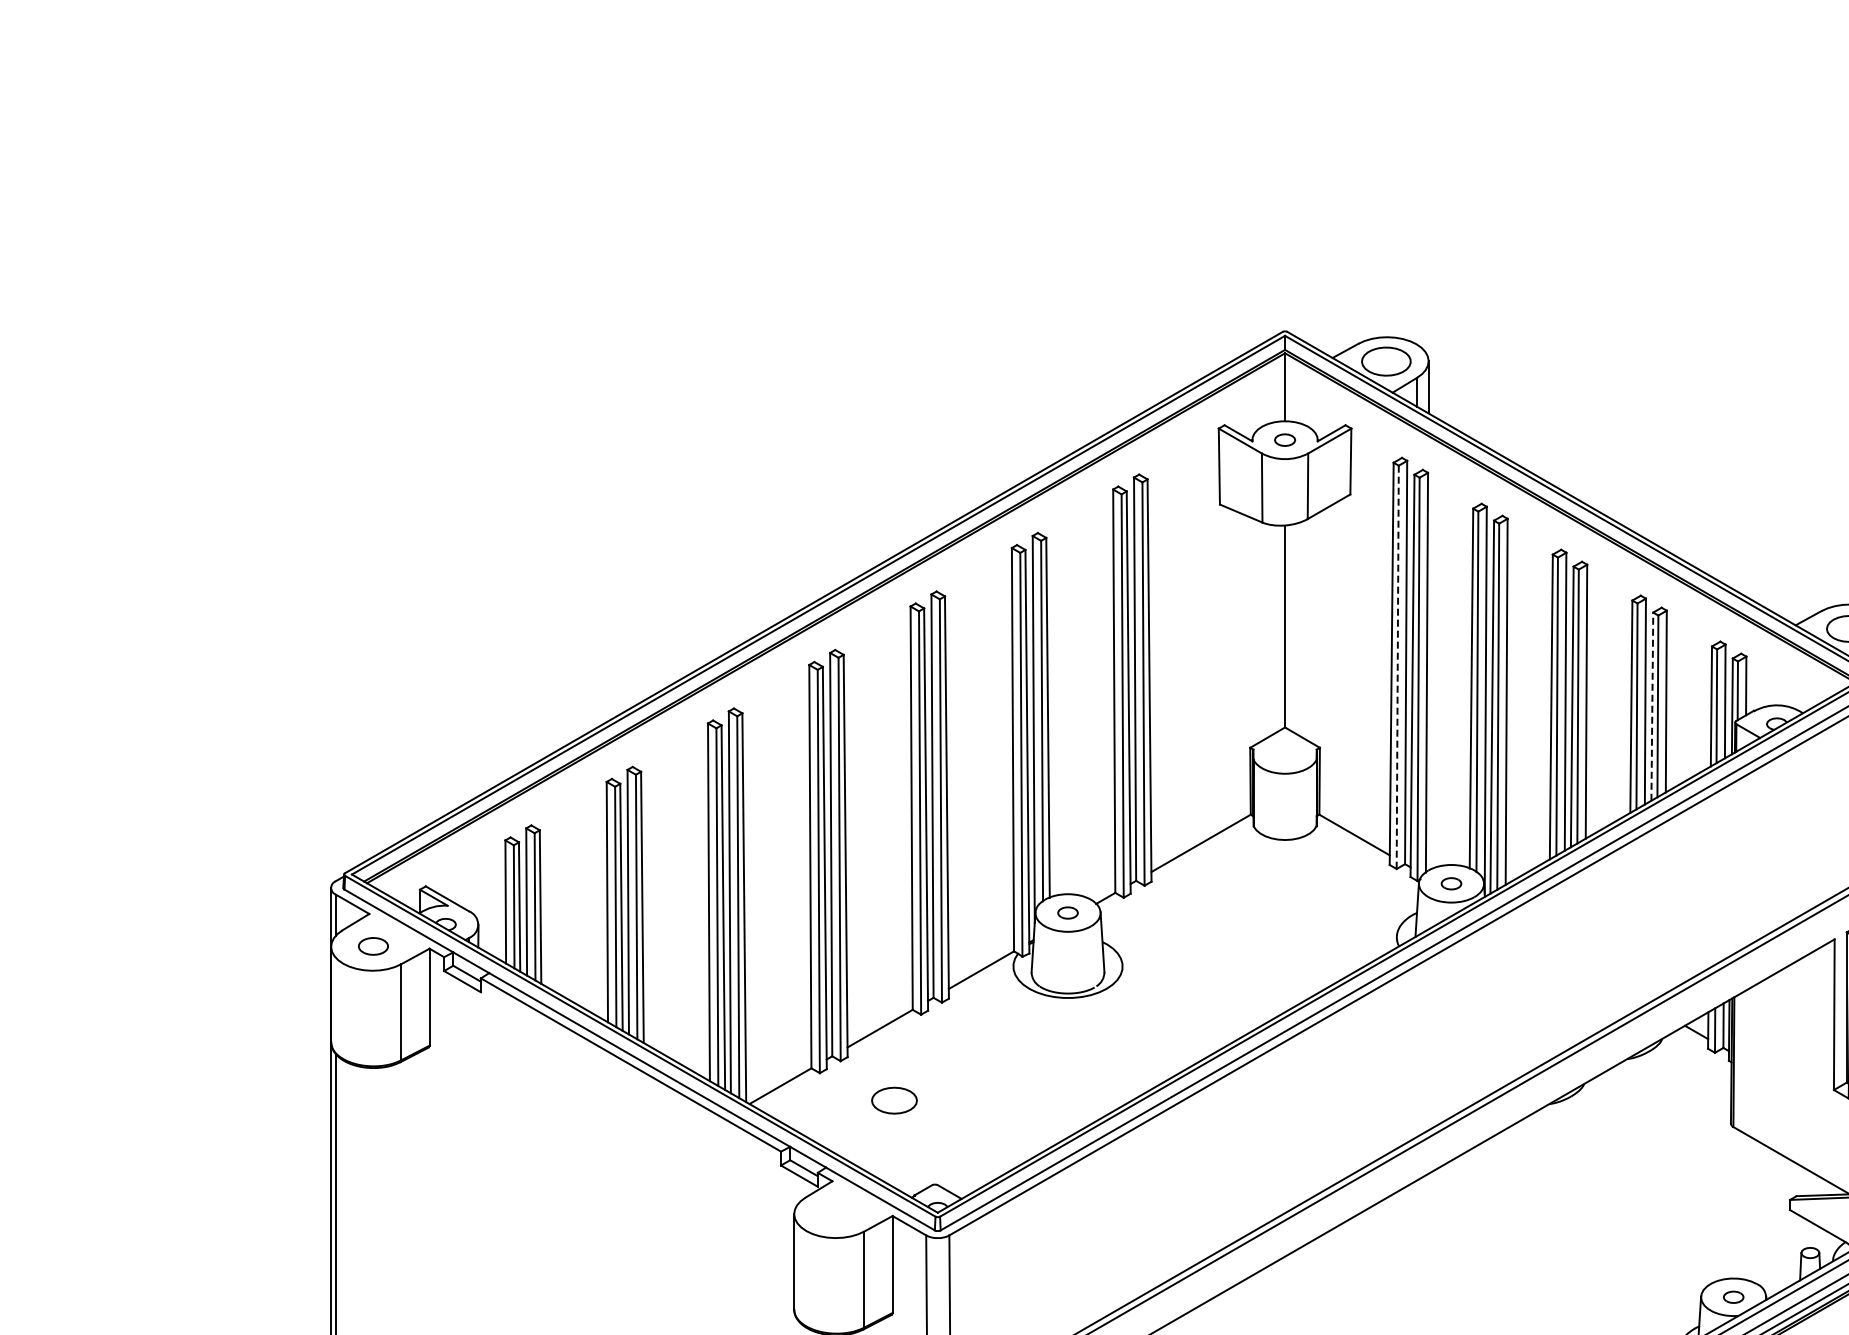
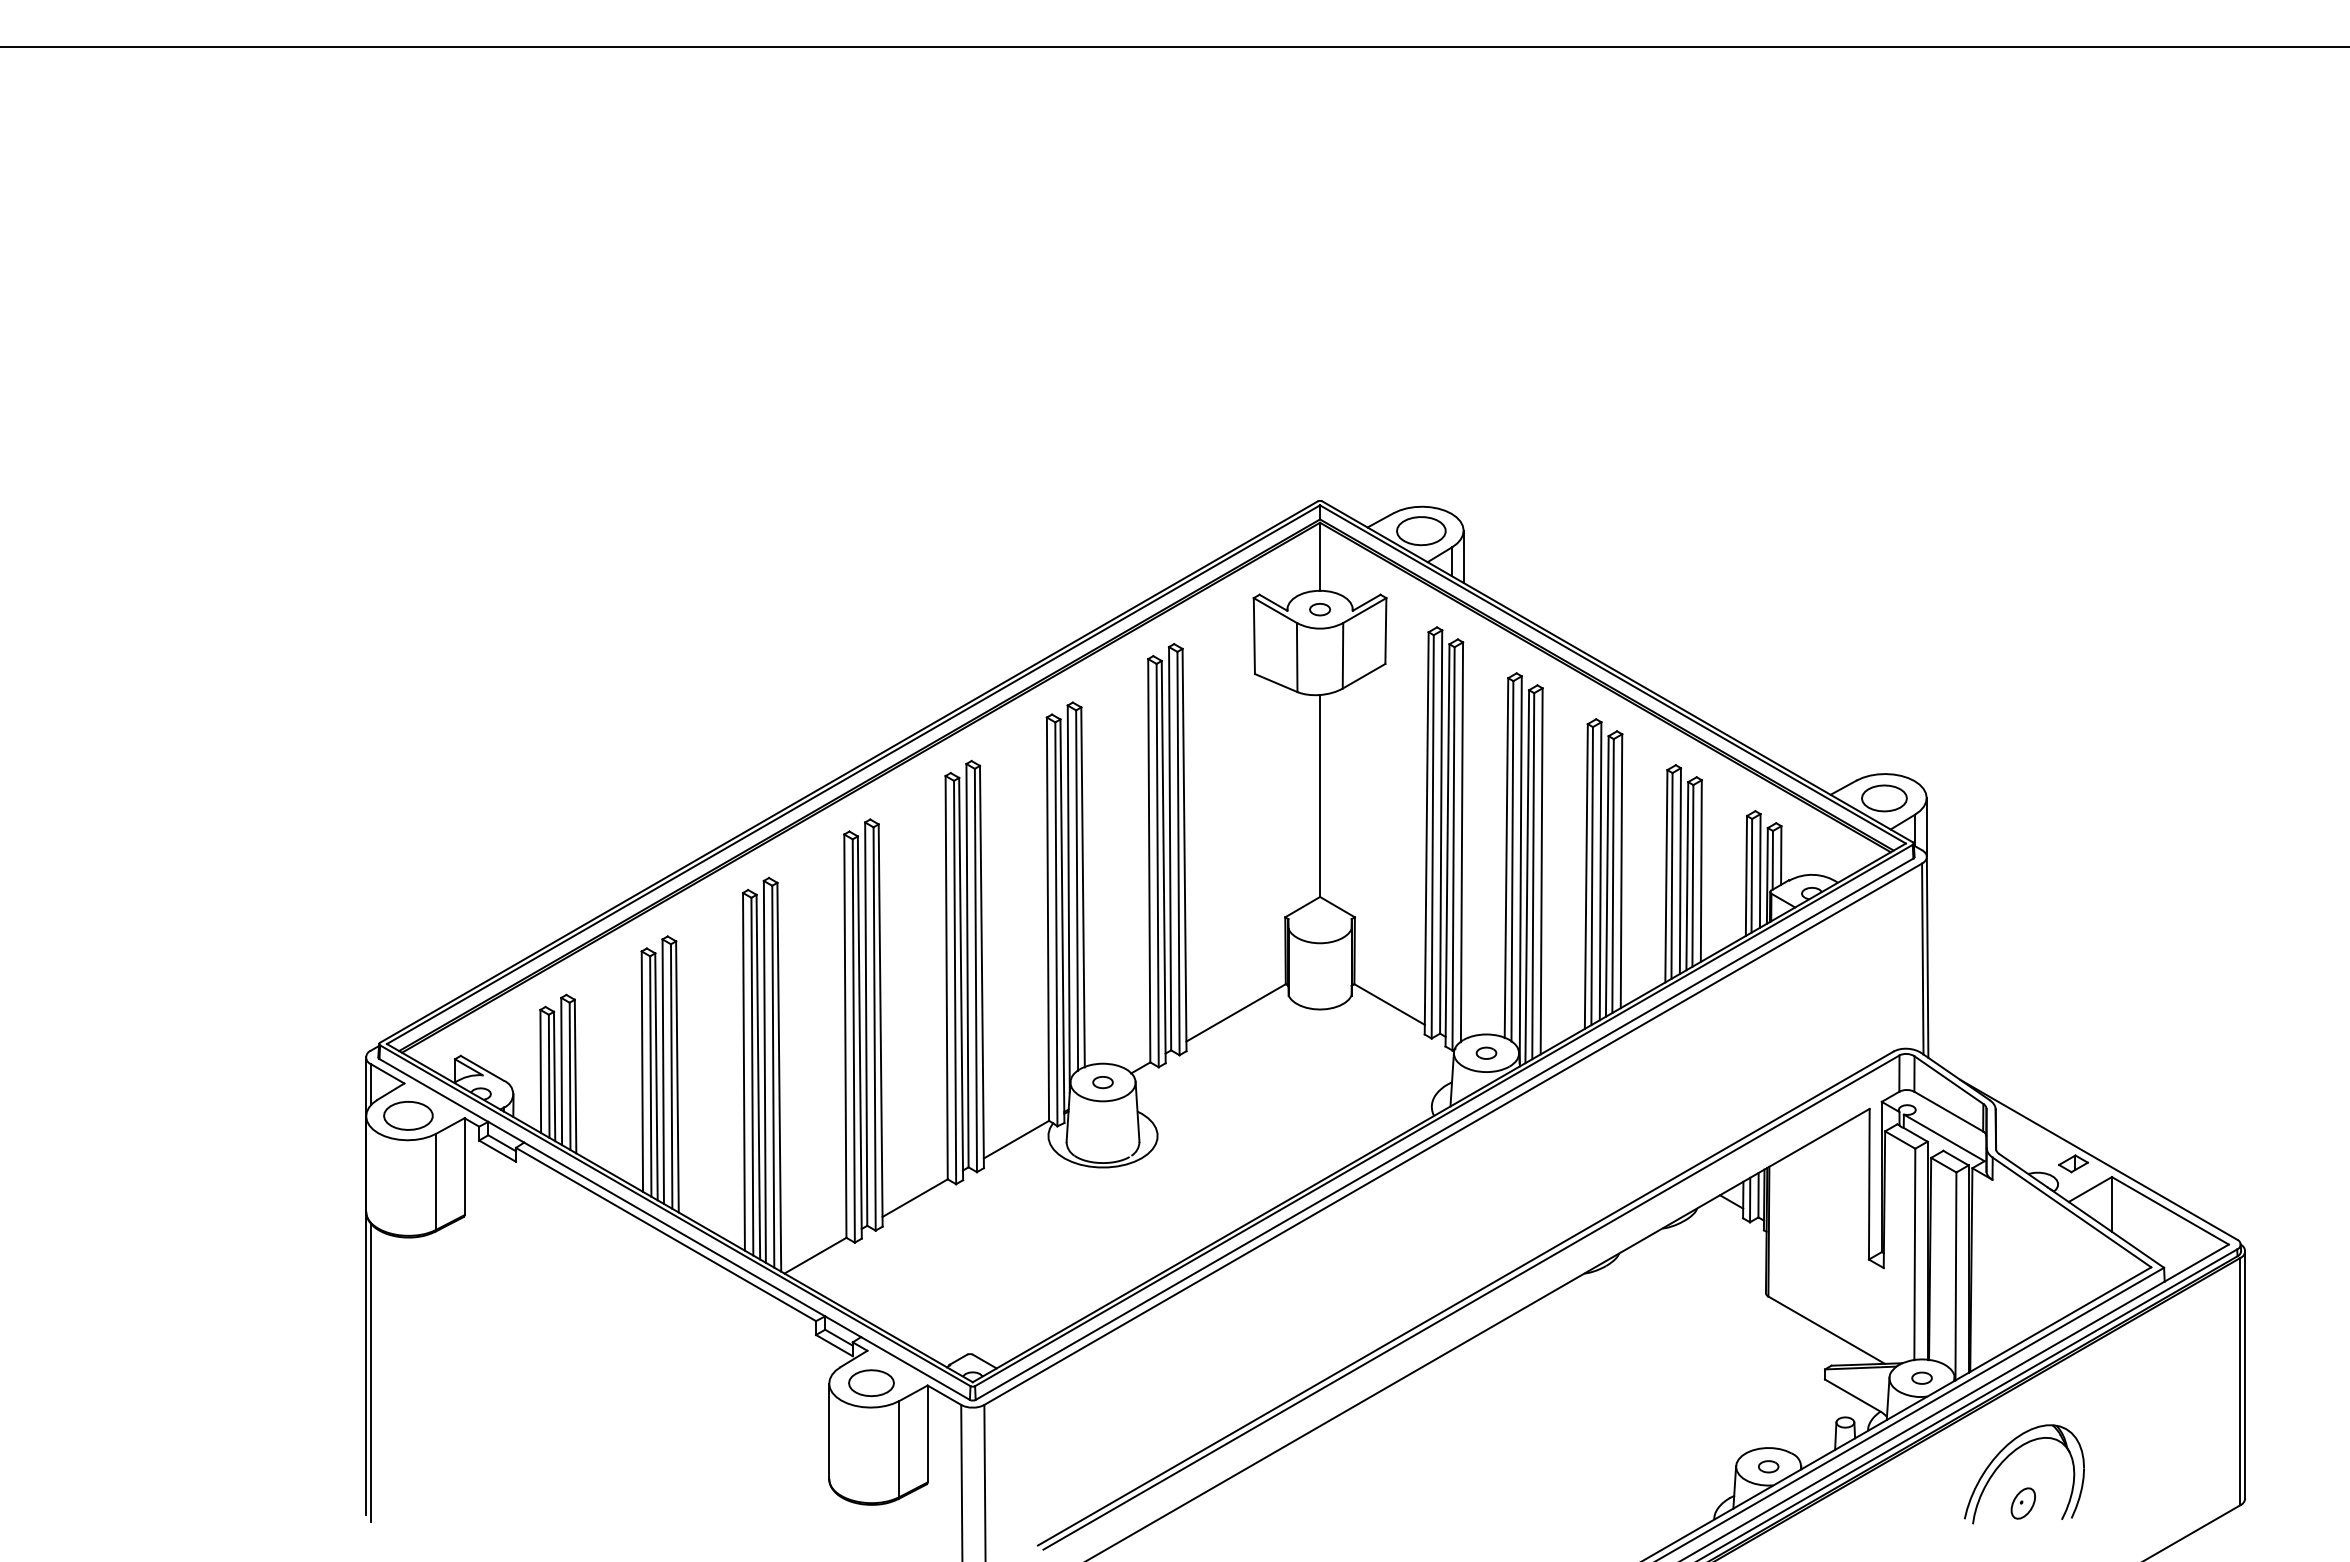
line: (1397, 667) -> (1432, 836), dashed -> solid
line: (1652, 706) -> (1687, 875), dashed -> solid
part: (373, 946) -> (408, 1115), size x1.67
part: (894, 1101) -> (871, 1383), moved

